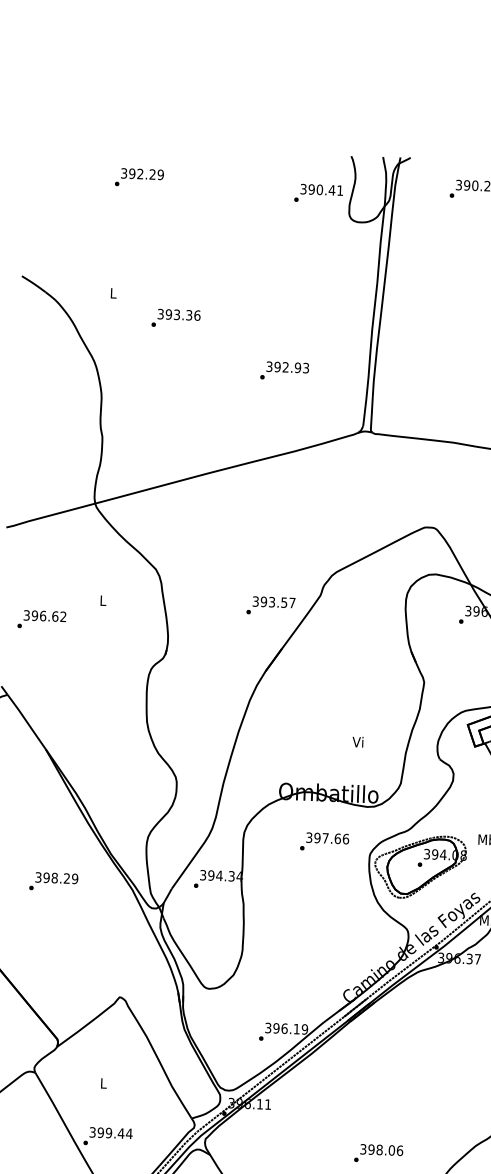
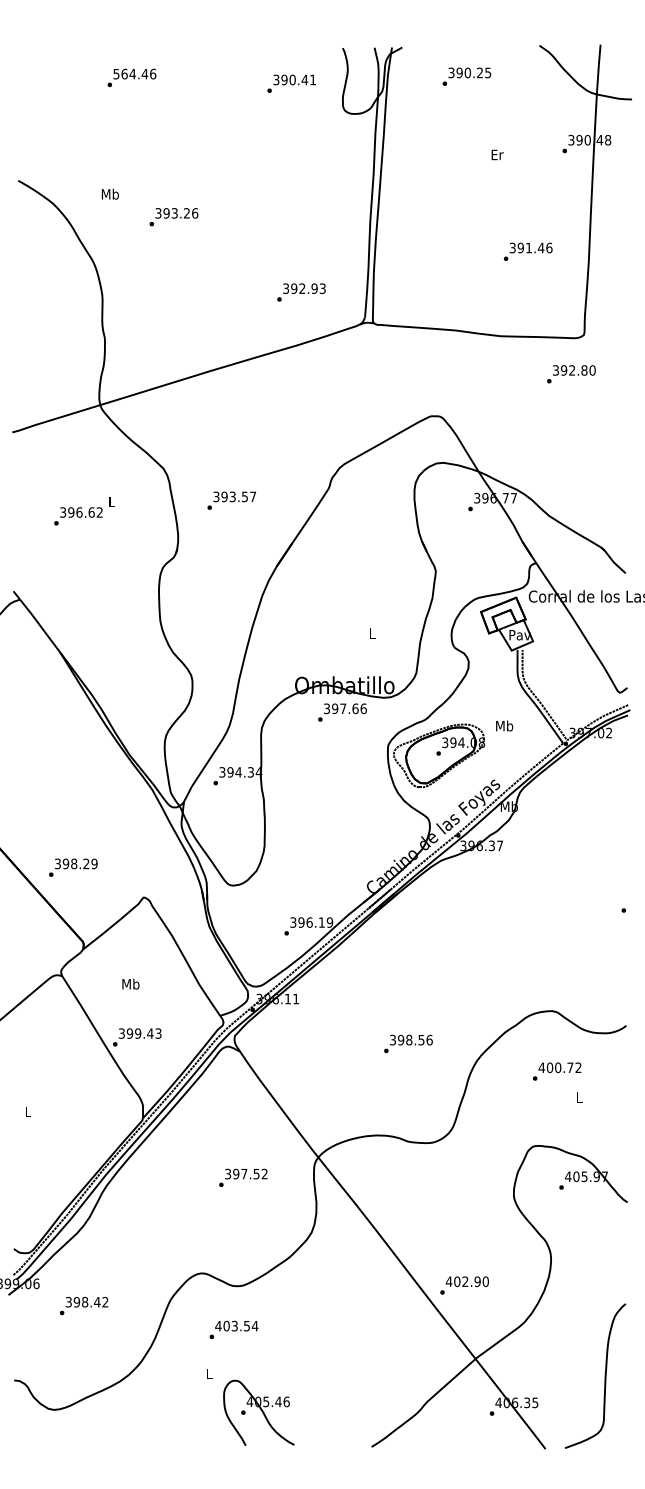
text: (142, 173) -> (134, 73), 392.29 -> 564.46
text: (318, 193) -> (291, 83), moved
text: (112, 292) -> (109, 193), L -> Mb
text: (188, 315) -> (186, 213), 393.36 -> 393.26
text: (284, 371) -> (301, 292), moved
text: (270, 605) -> (231, 500), moved
text: (41, 620) -> (78, 516), moved
text: (357, 742) -> (371, 633), Vi -> L
text: (324, 842) -> (342, 712), moved
text: (53, 881) -> (73, 867), moved
text: (103, 1082) -> (130, 983), L -> Mb
text: (129, 1133) -> (158, 1033), 399.44 -> 399.43
text: (391, 1149) -> (421, 1039), 398.06 -> 398.56

